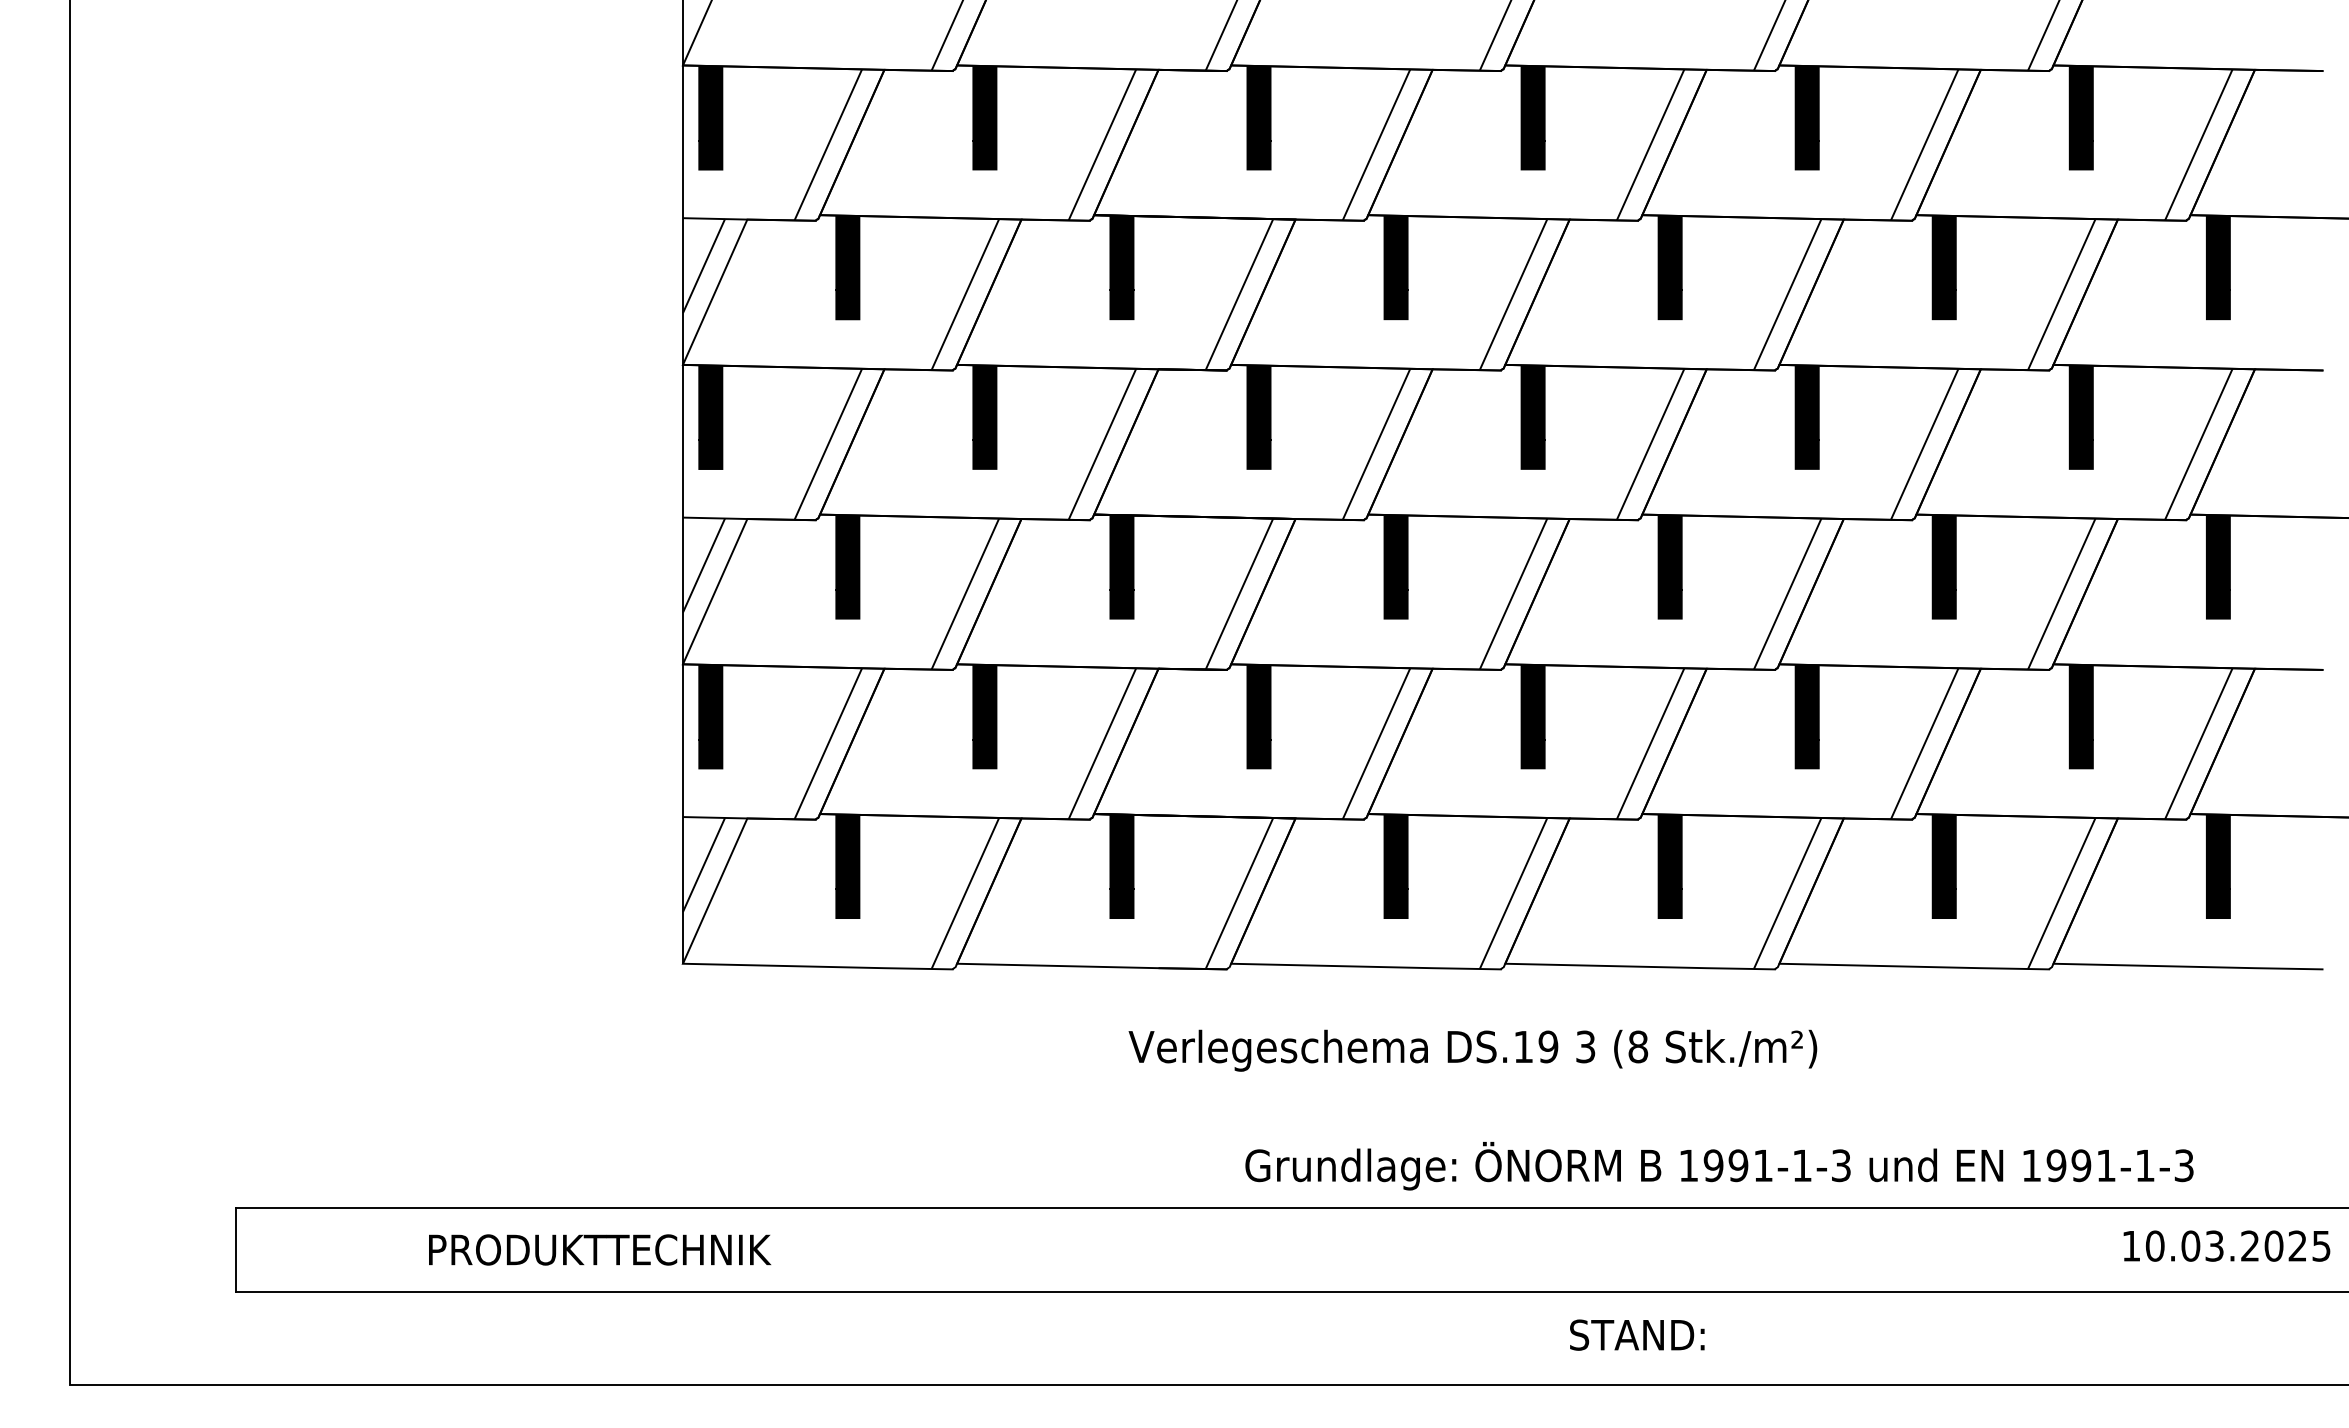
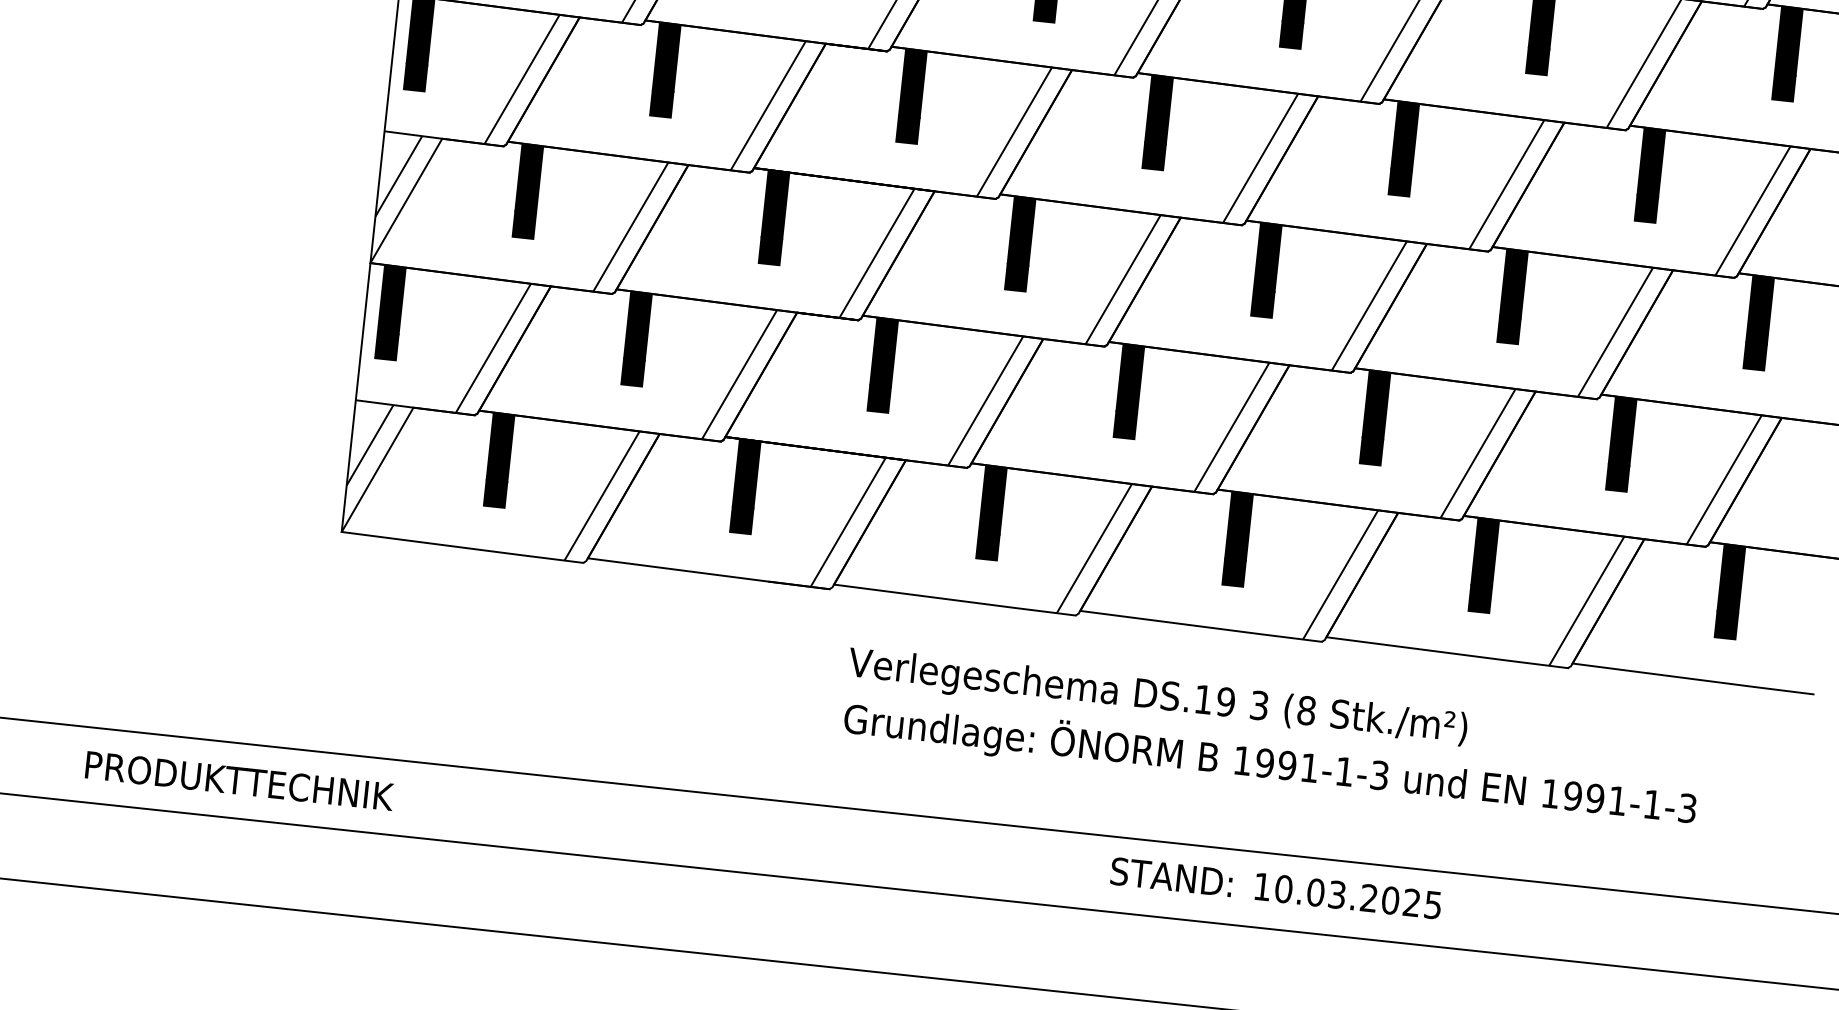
text: (1472, 1050) -> (1157, 697), moved
text: (1719, 1166) -> (1270, 764), moved
text: (2226, 1245) -> (1347, 895), moved
text: (1637, 1334) -> (1171, 876), moved

